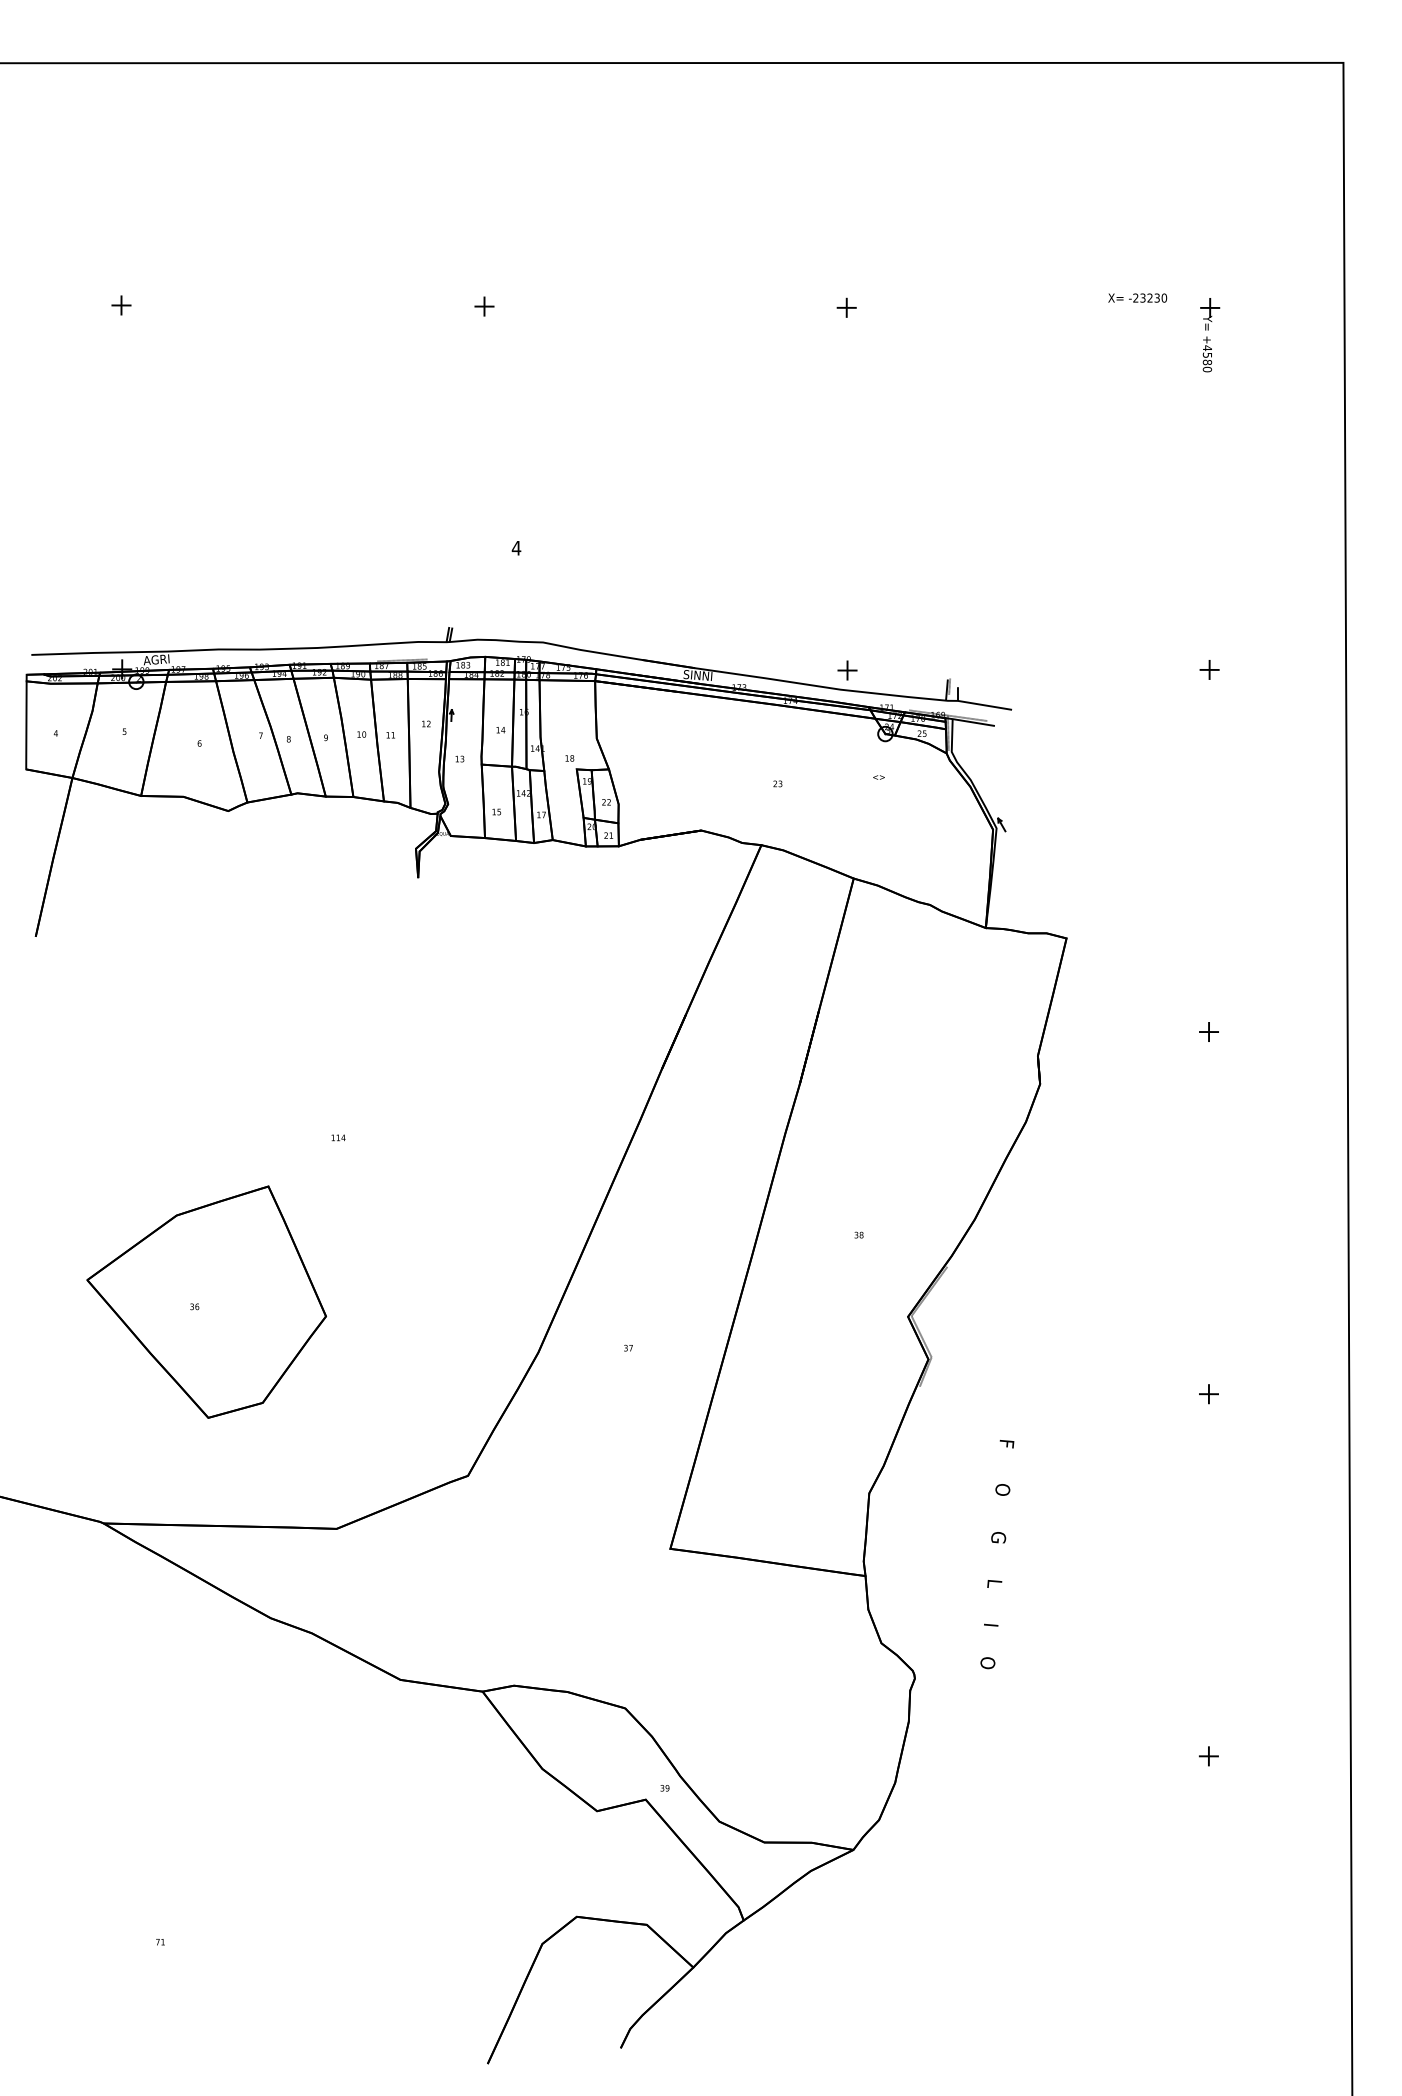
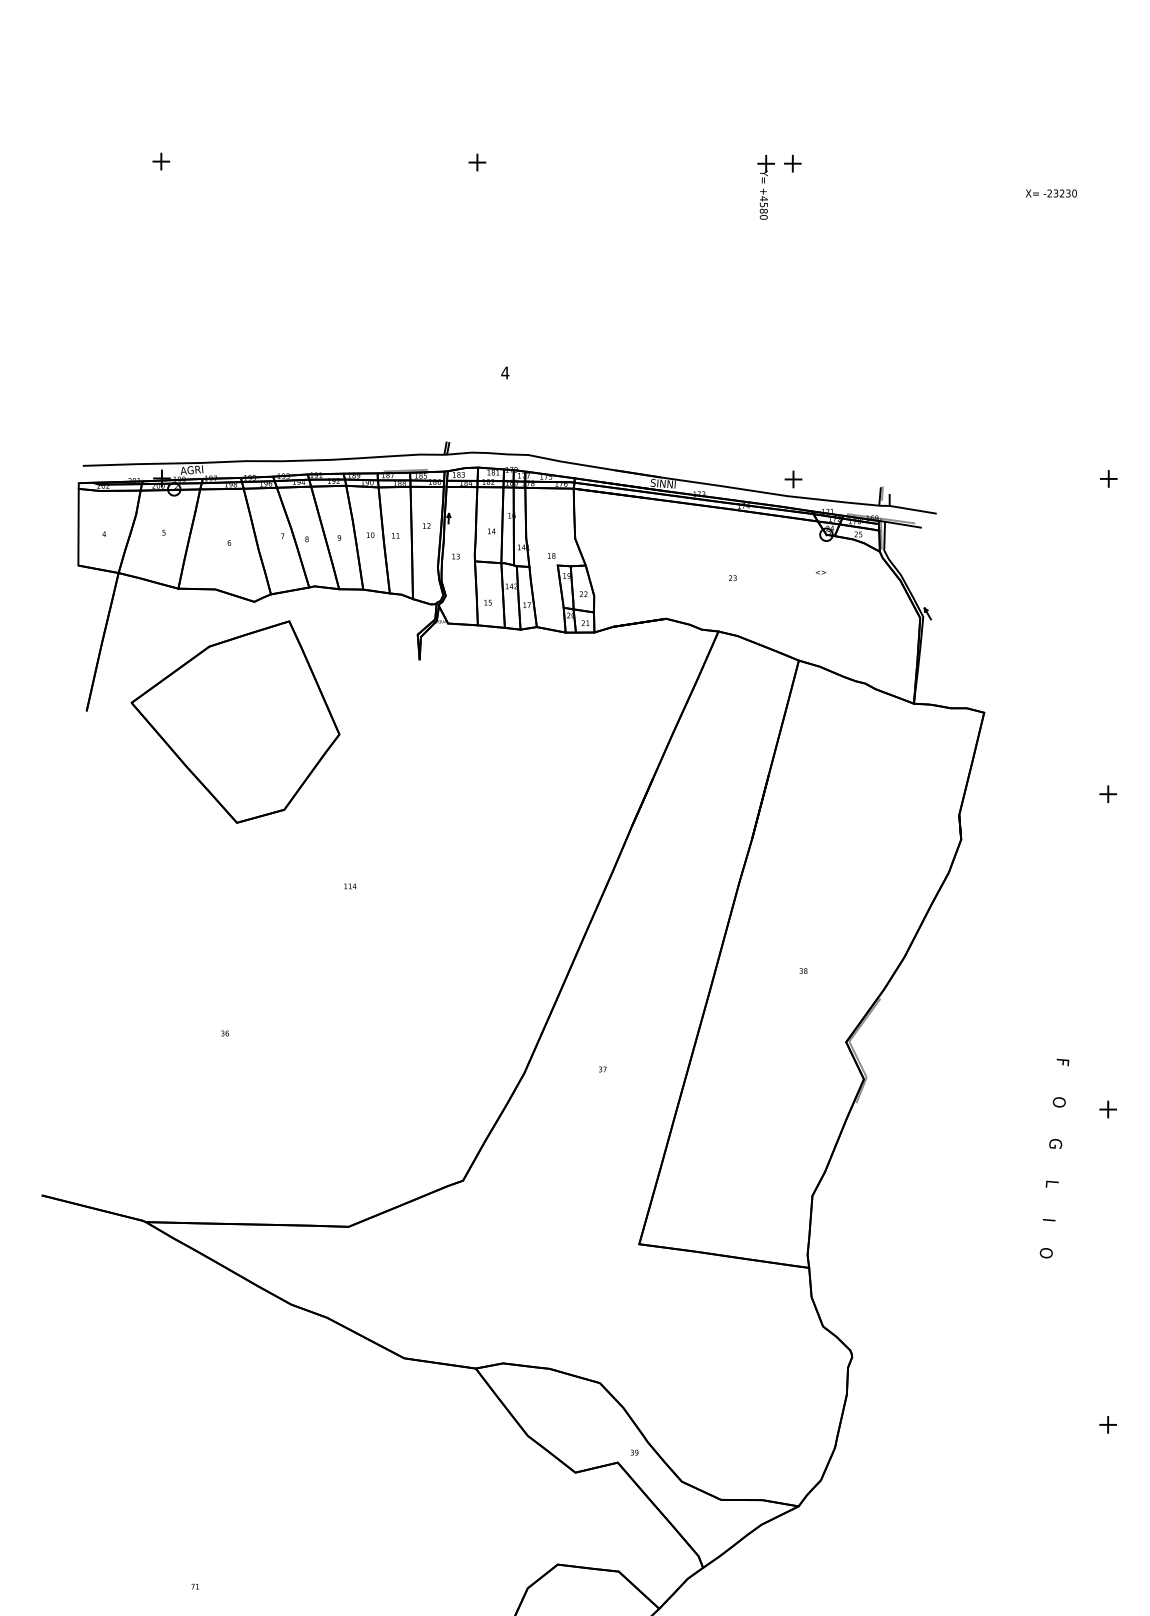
text: (1137, 297) -> (1051, 192), moved
part: (1210, 335) -> (766, 187), moved
part: (206, 1301) -> (235, 721), moved
text: (997, 1554) -> (1054, 1158), moved

